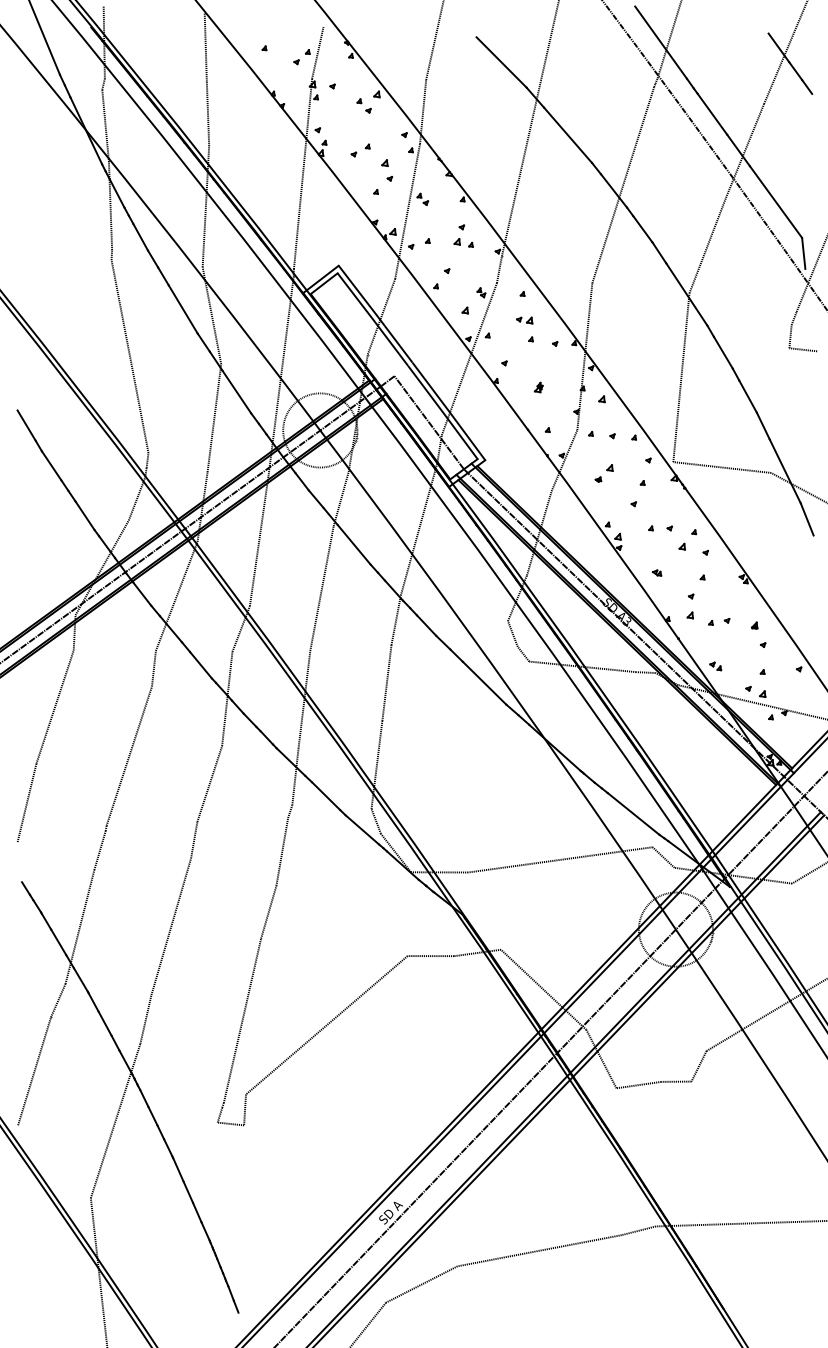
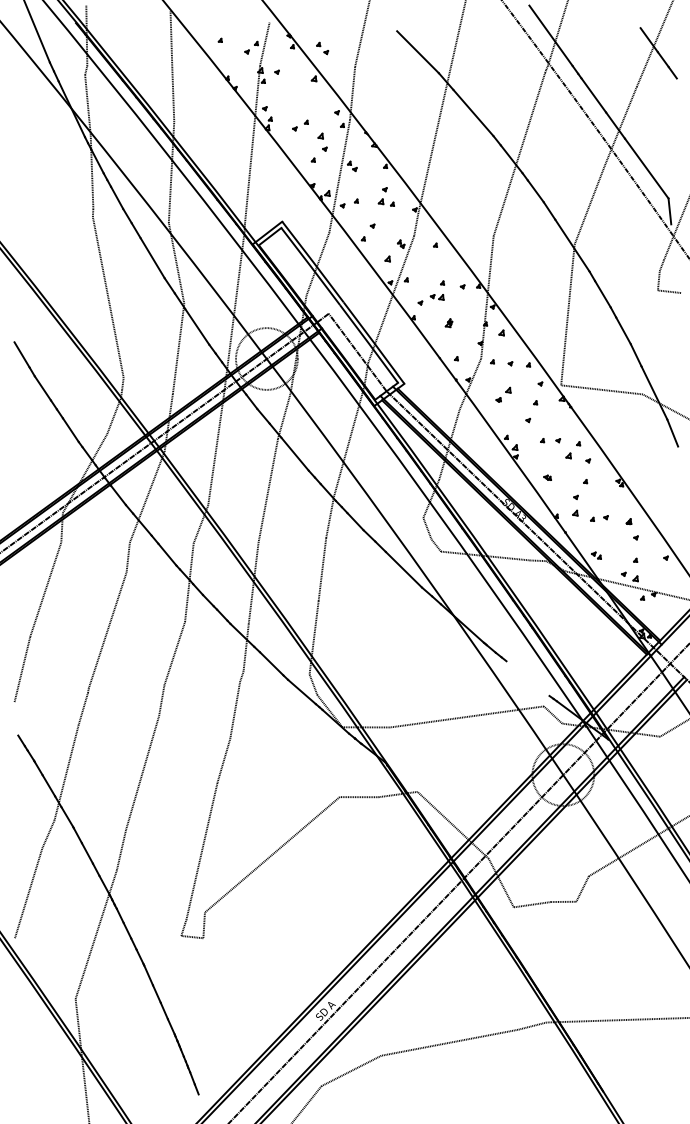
part: (363, 105) -> (322, 48), moved
part: (524, 320) -> (437, 297), moved
line: (633, 813) -> (527, 678), removed

